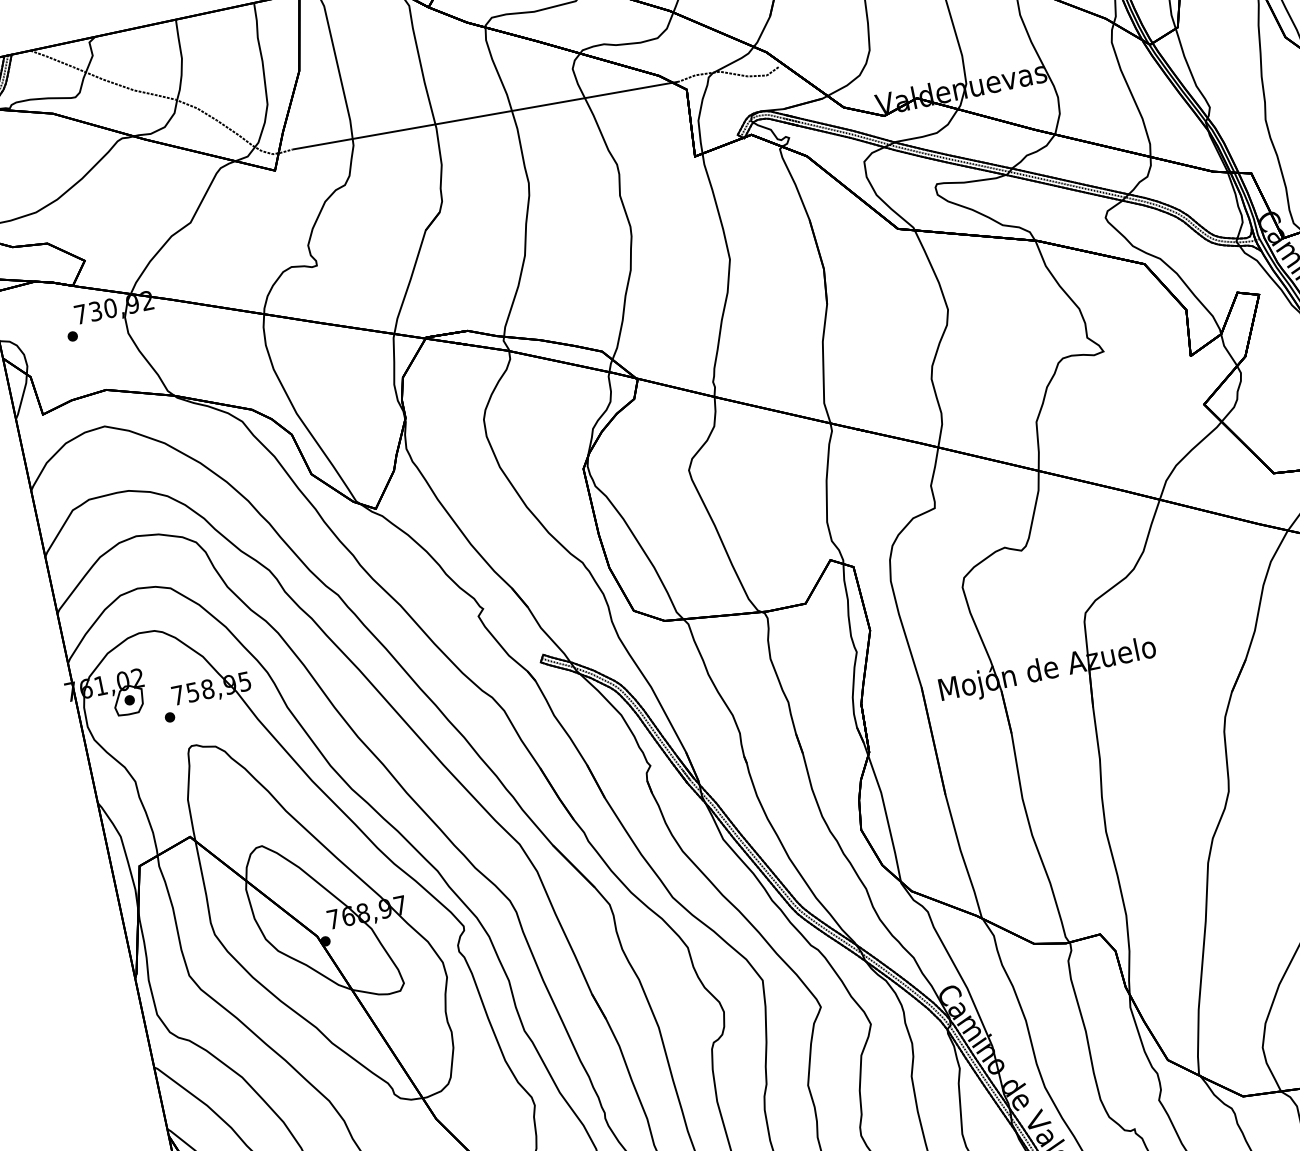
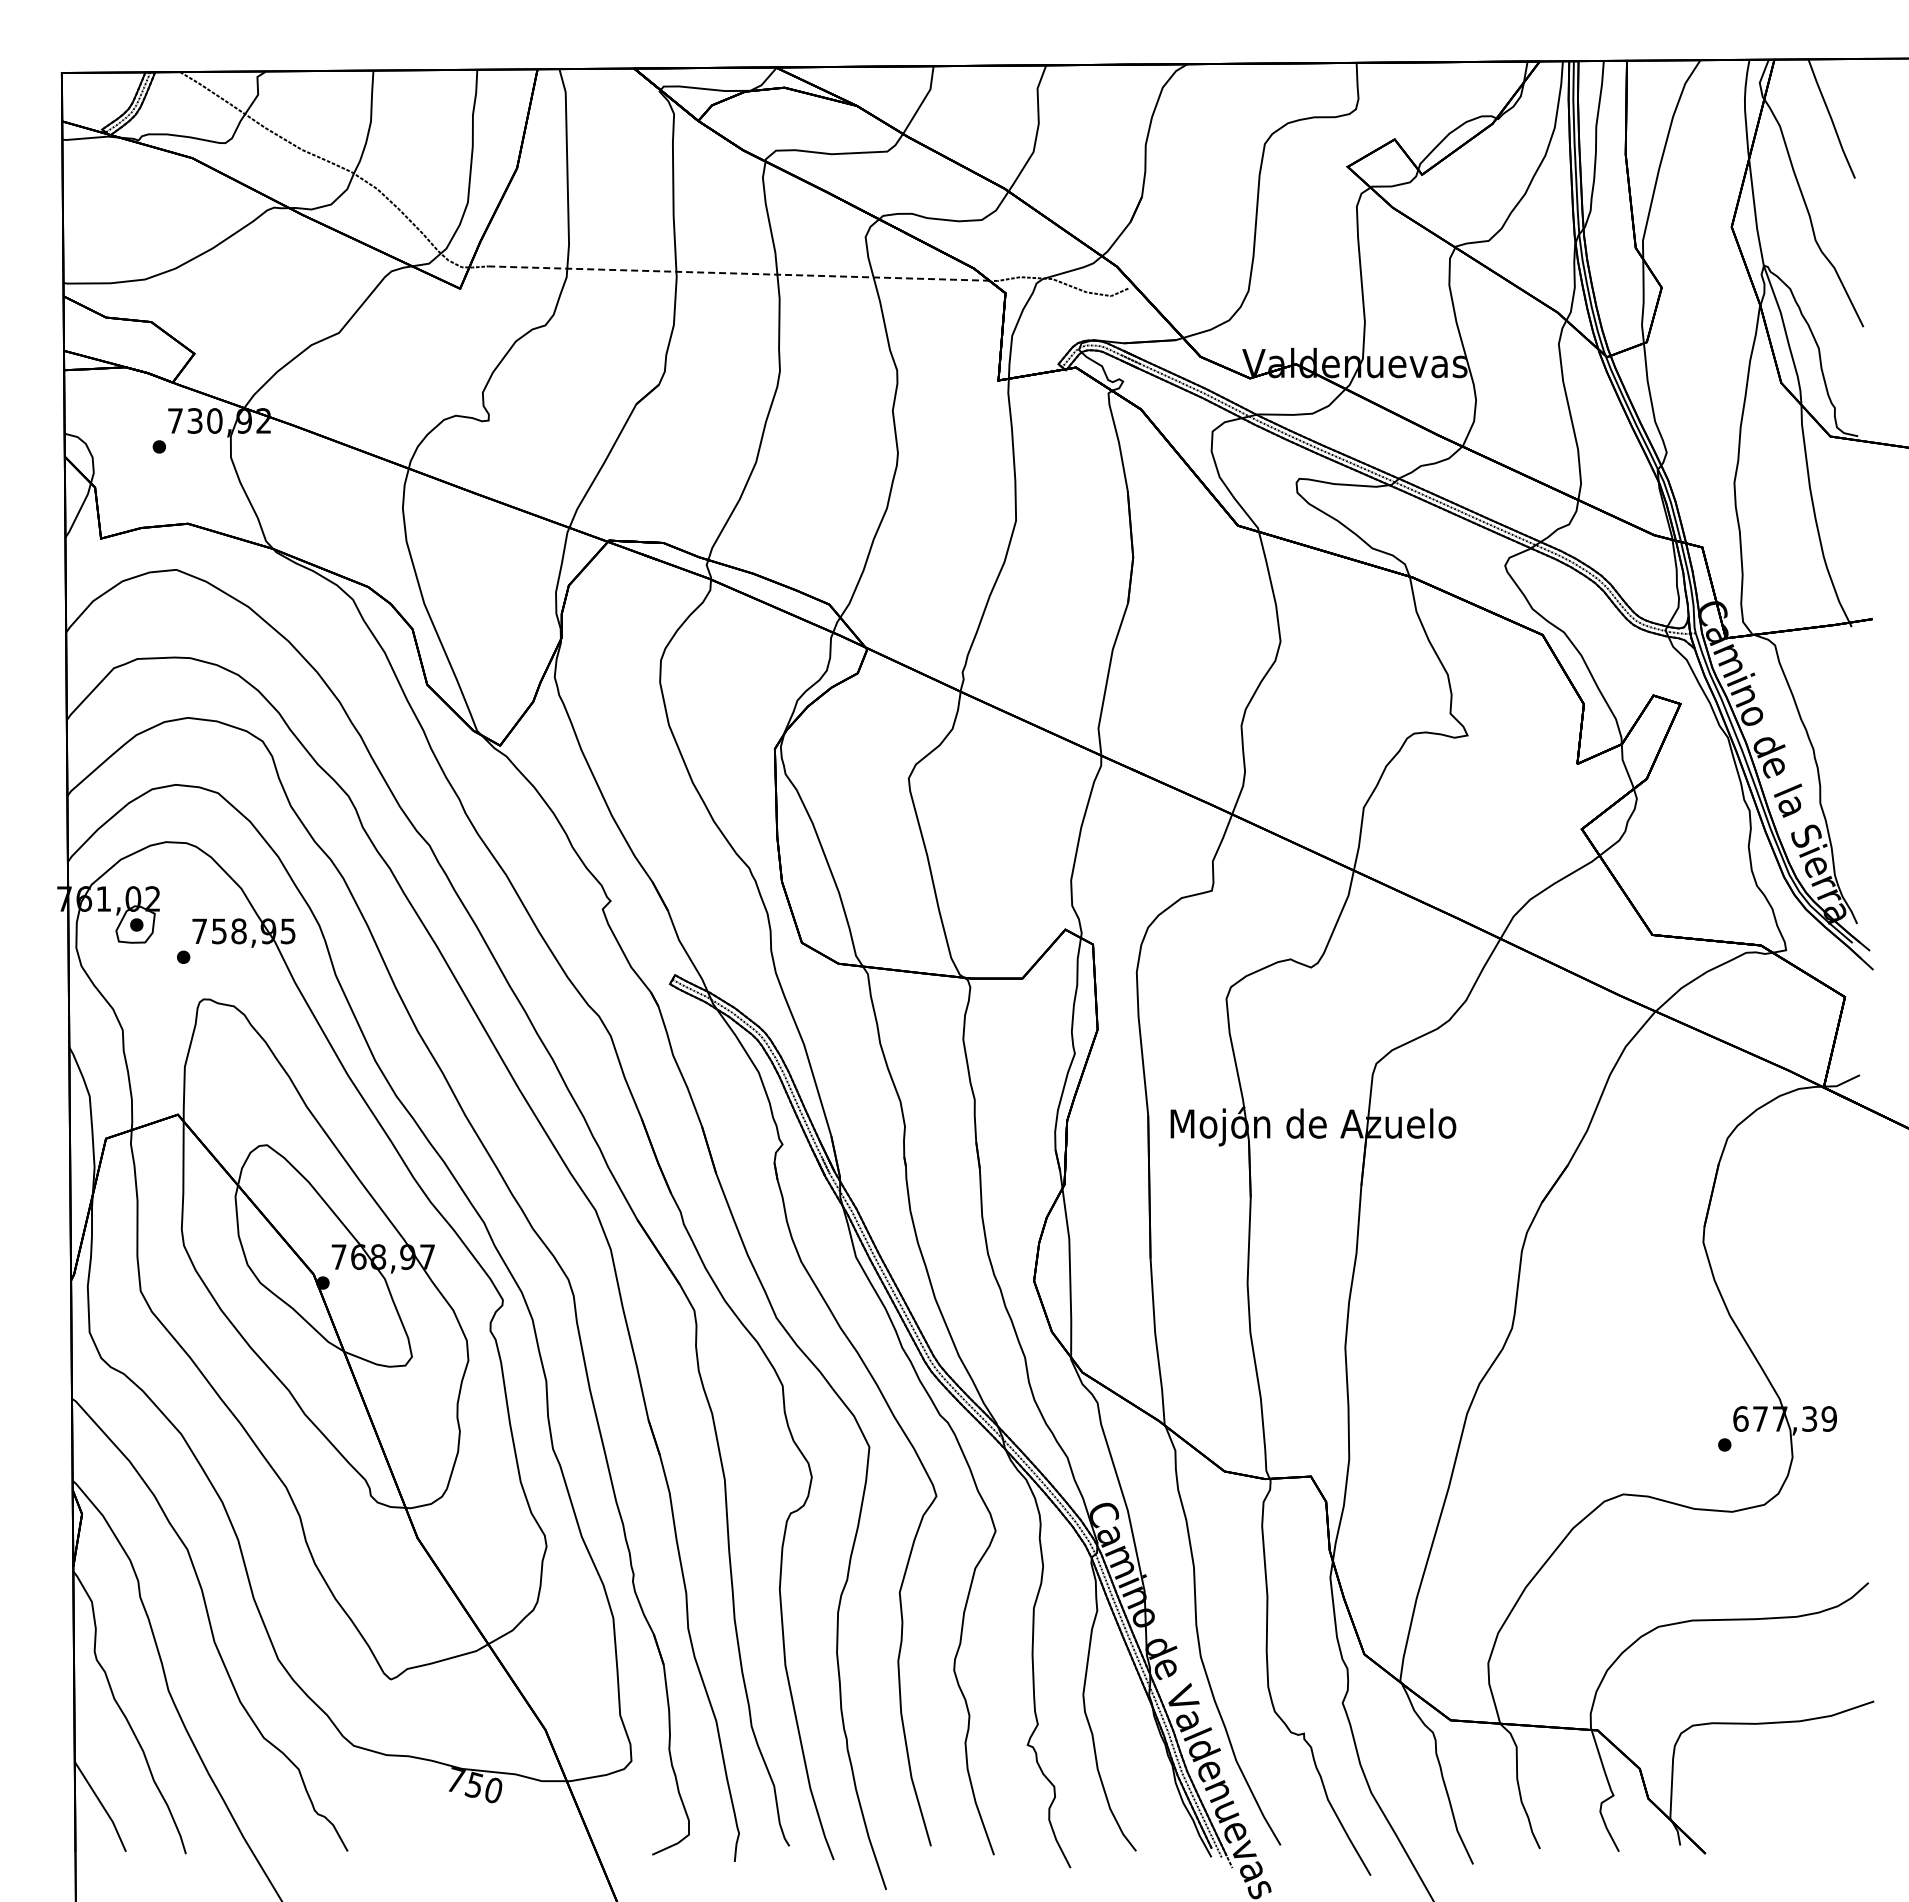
line: (485, 115) -> (742, 273), solid -> dashed

